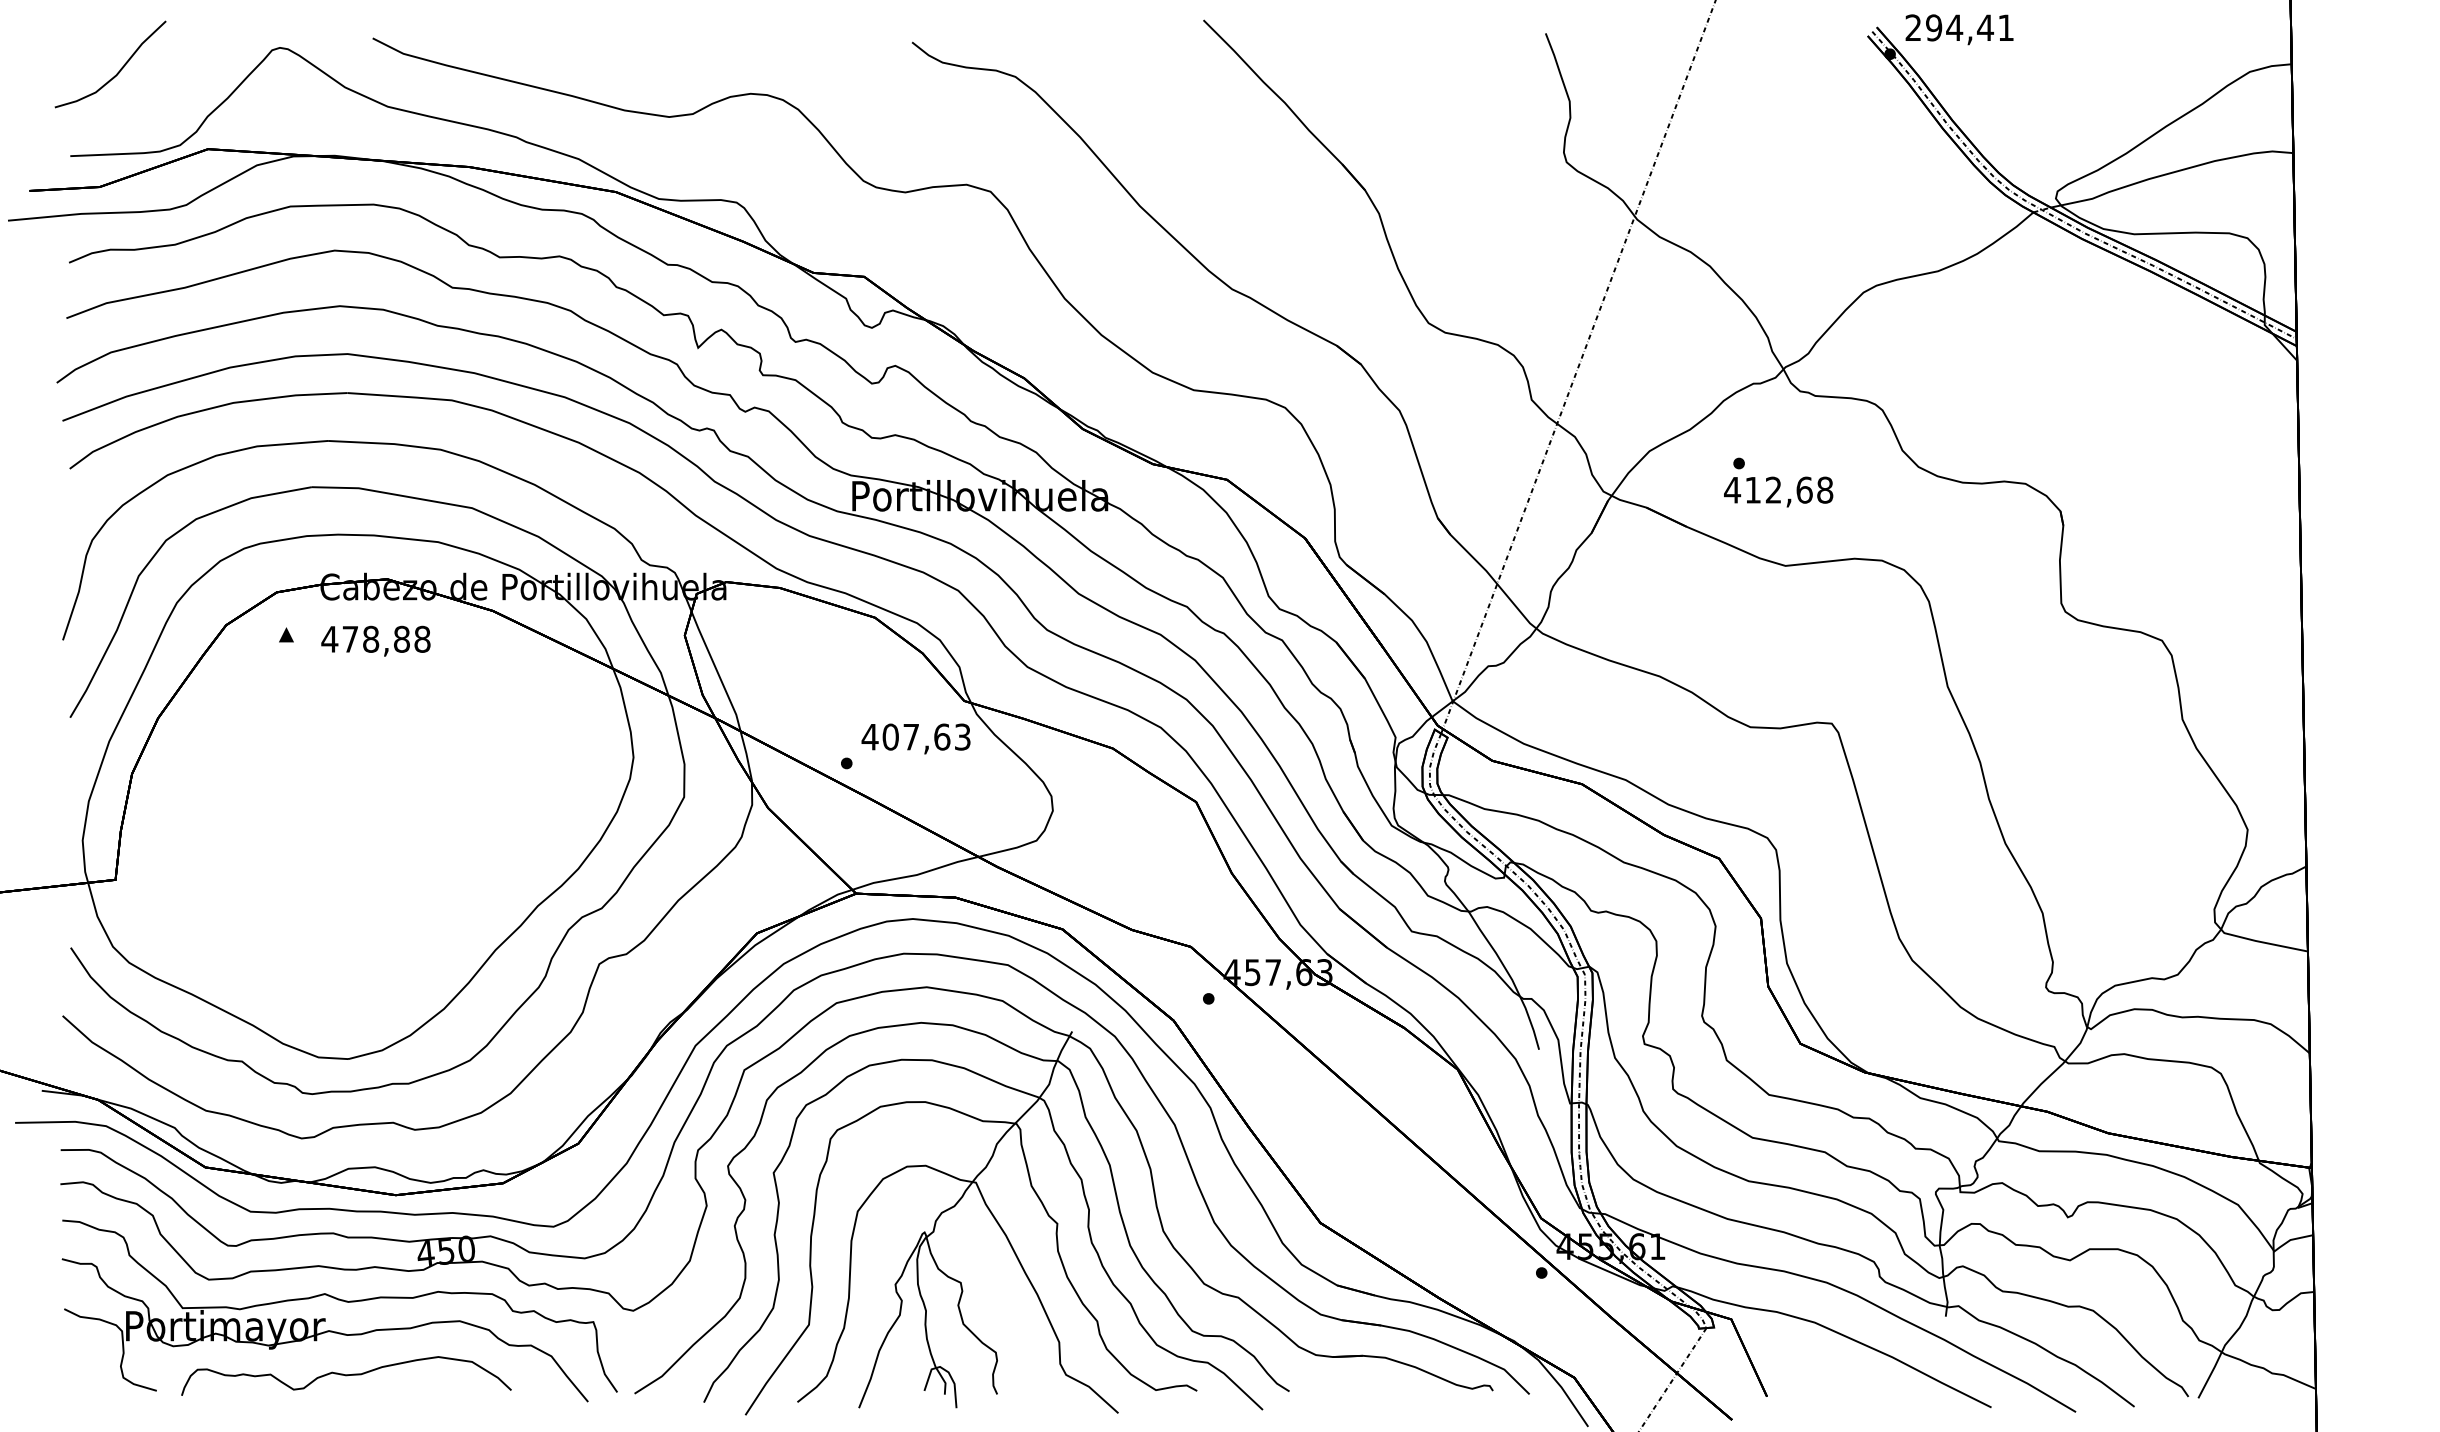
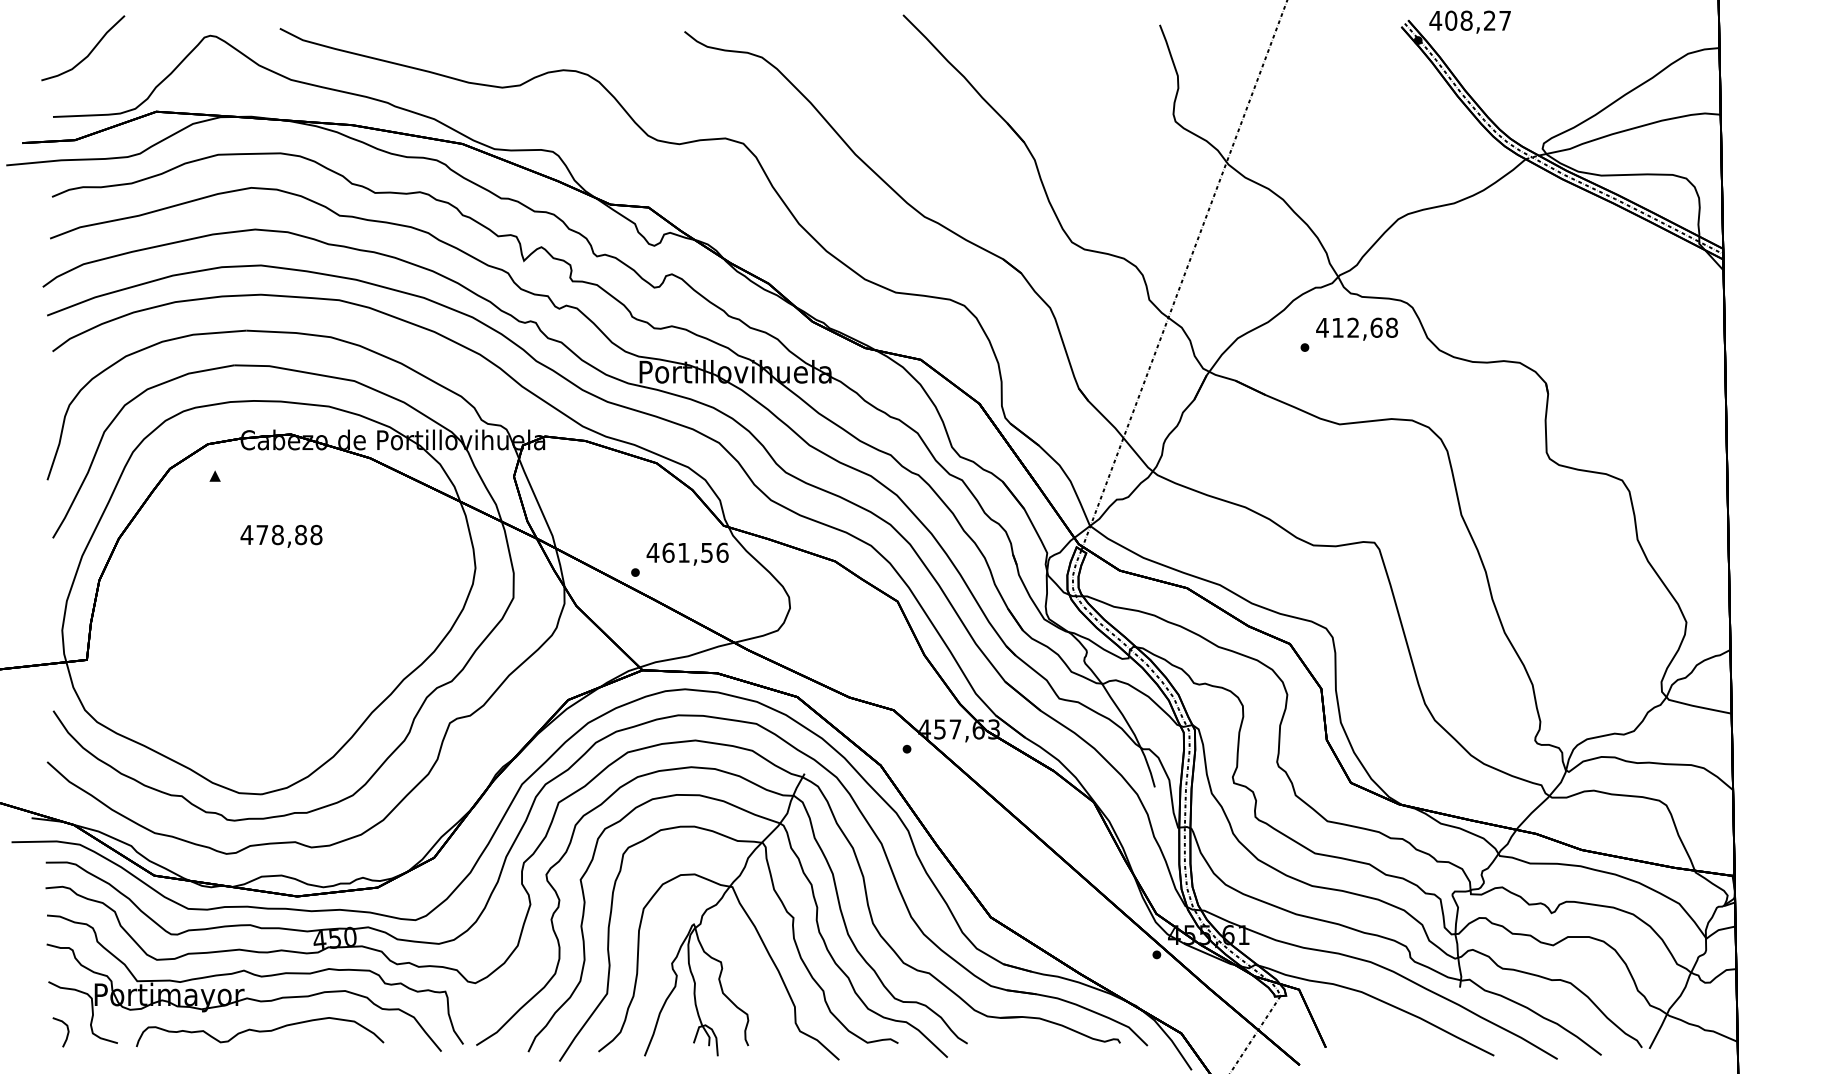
text: (1958, 27) -> (1469, 20), 294,41 -> 408,27
text: (1778, 491) -> (1356, 328), moved
text: (375, 640) -> (281, 535), moved
text: (926, 736) -> (695, 552), 407,63 -> 461,56
curve: (89, 1377) -> (67, 1033), added

